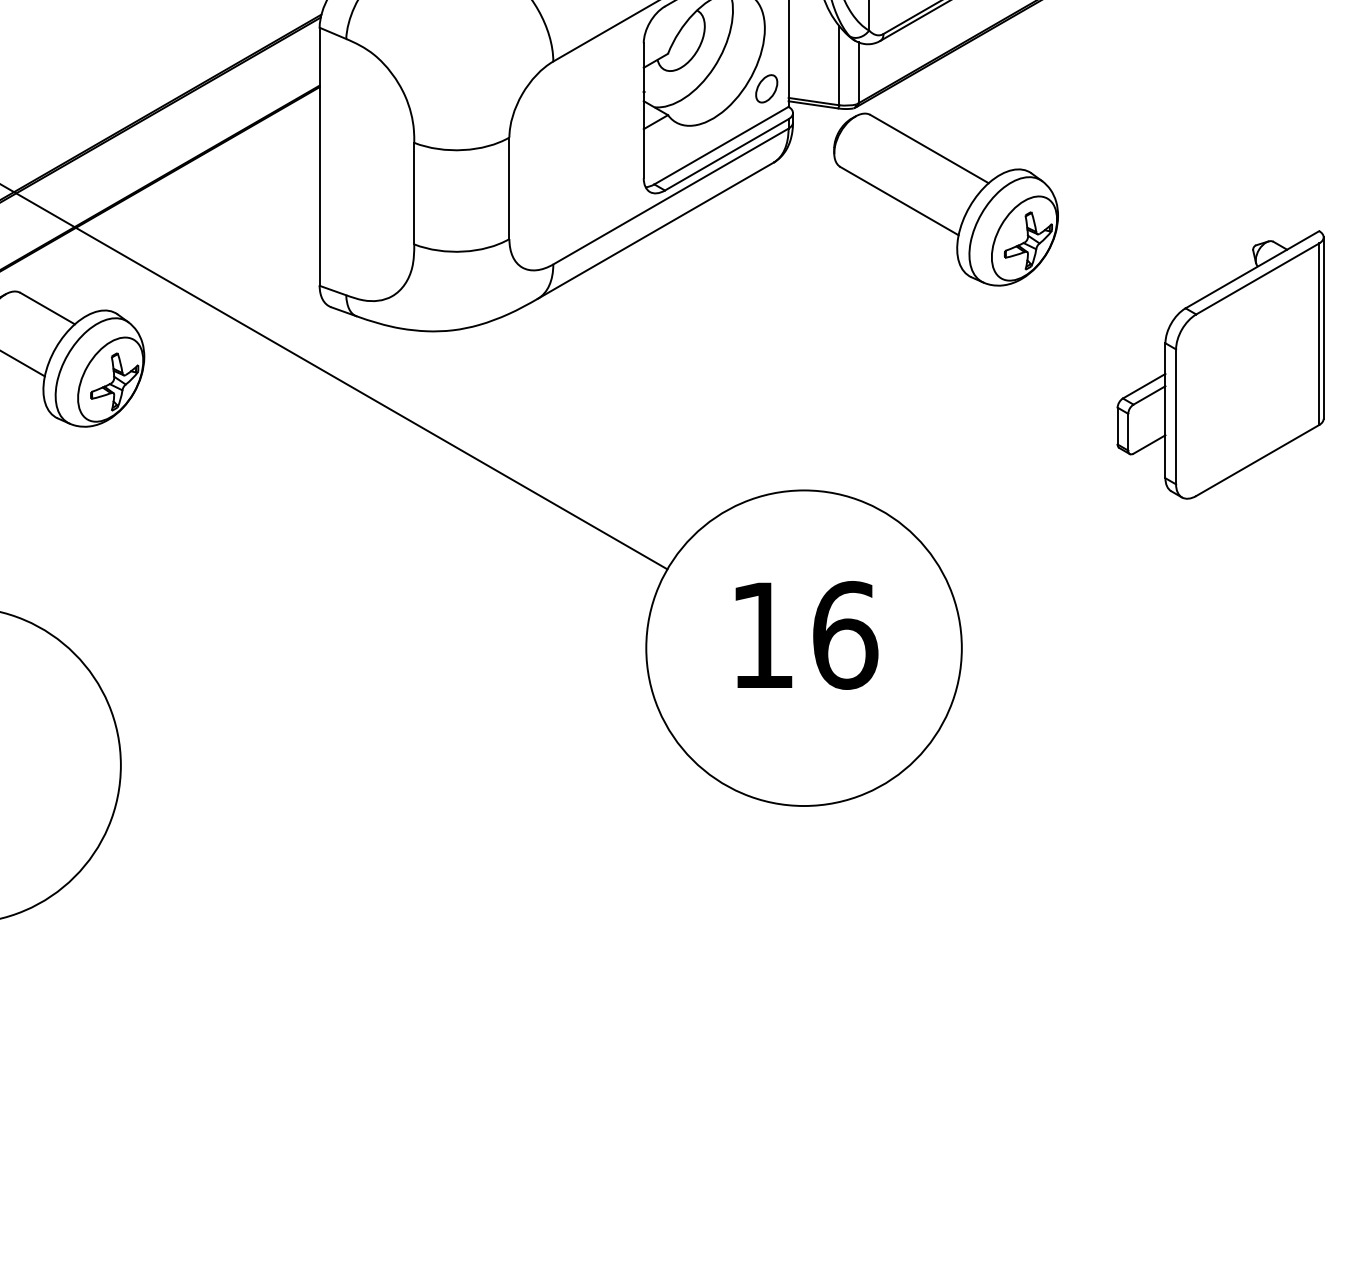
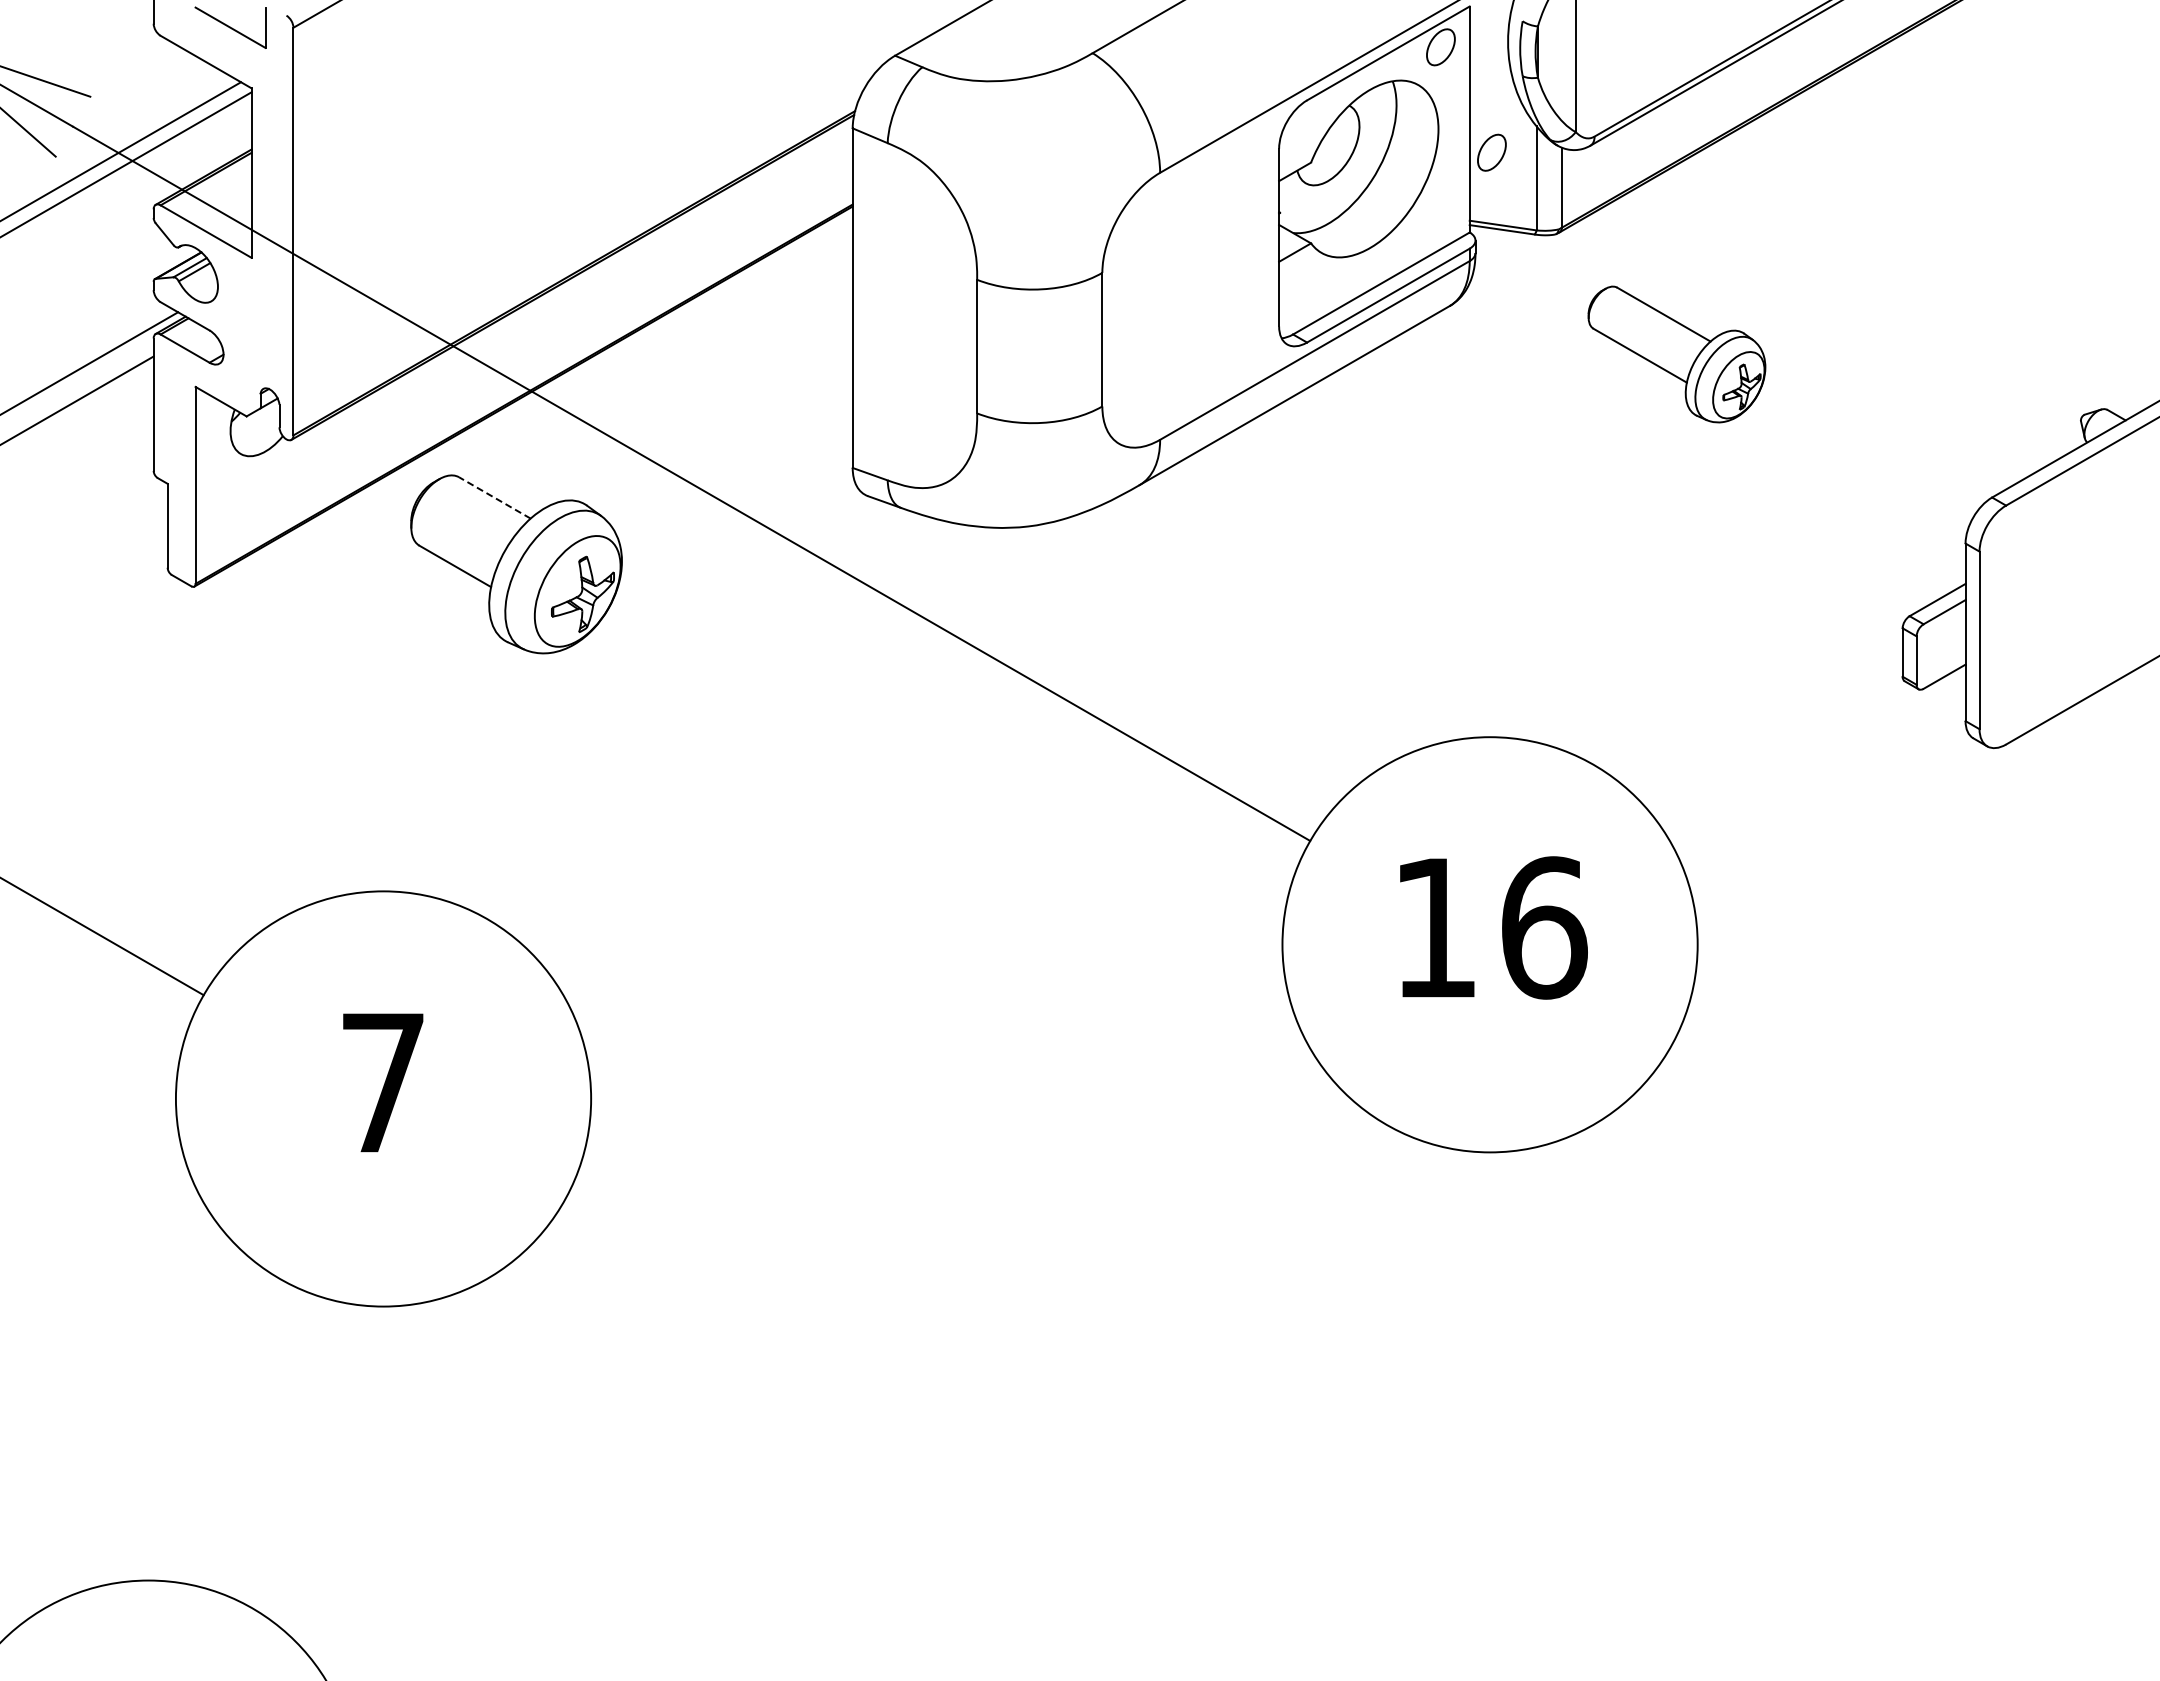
part: (766, 88) -> (1491, 152), moved
part: (945, 199) -> (1676, 354), size x0.6
line: (47, 308) -> (494, 497), solid -> dashed

